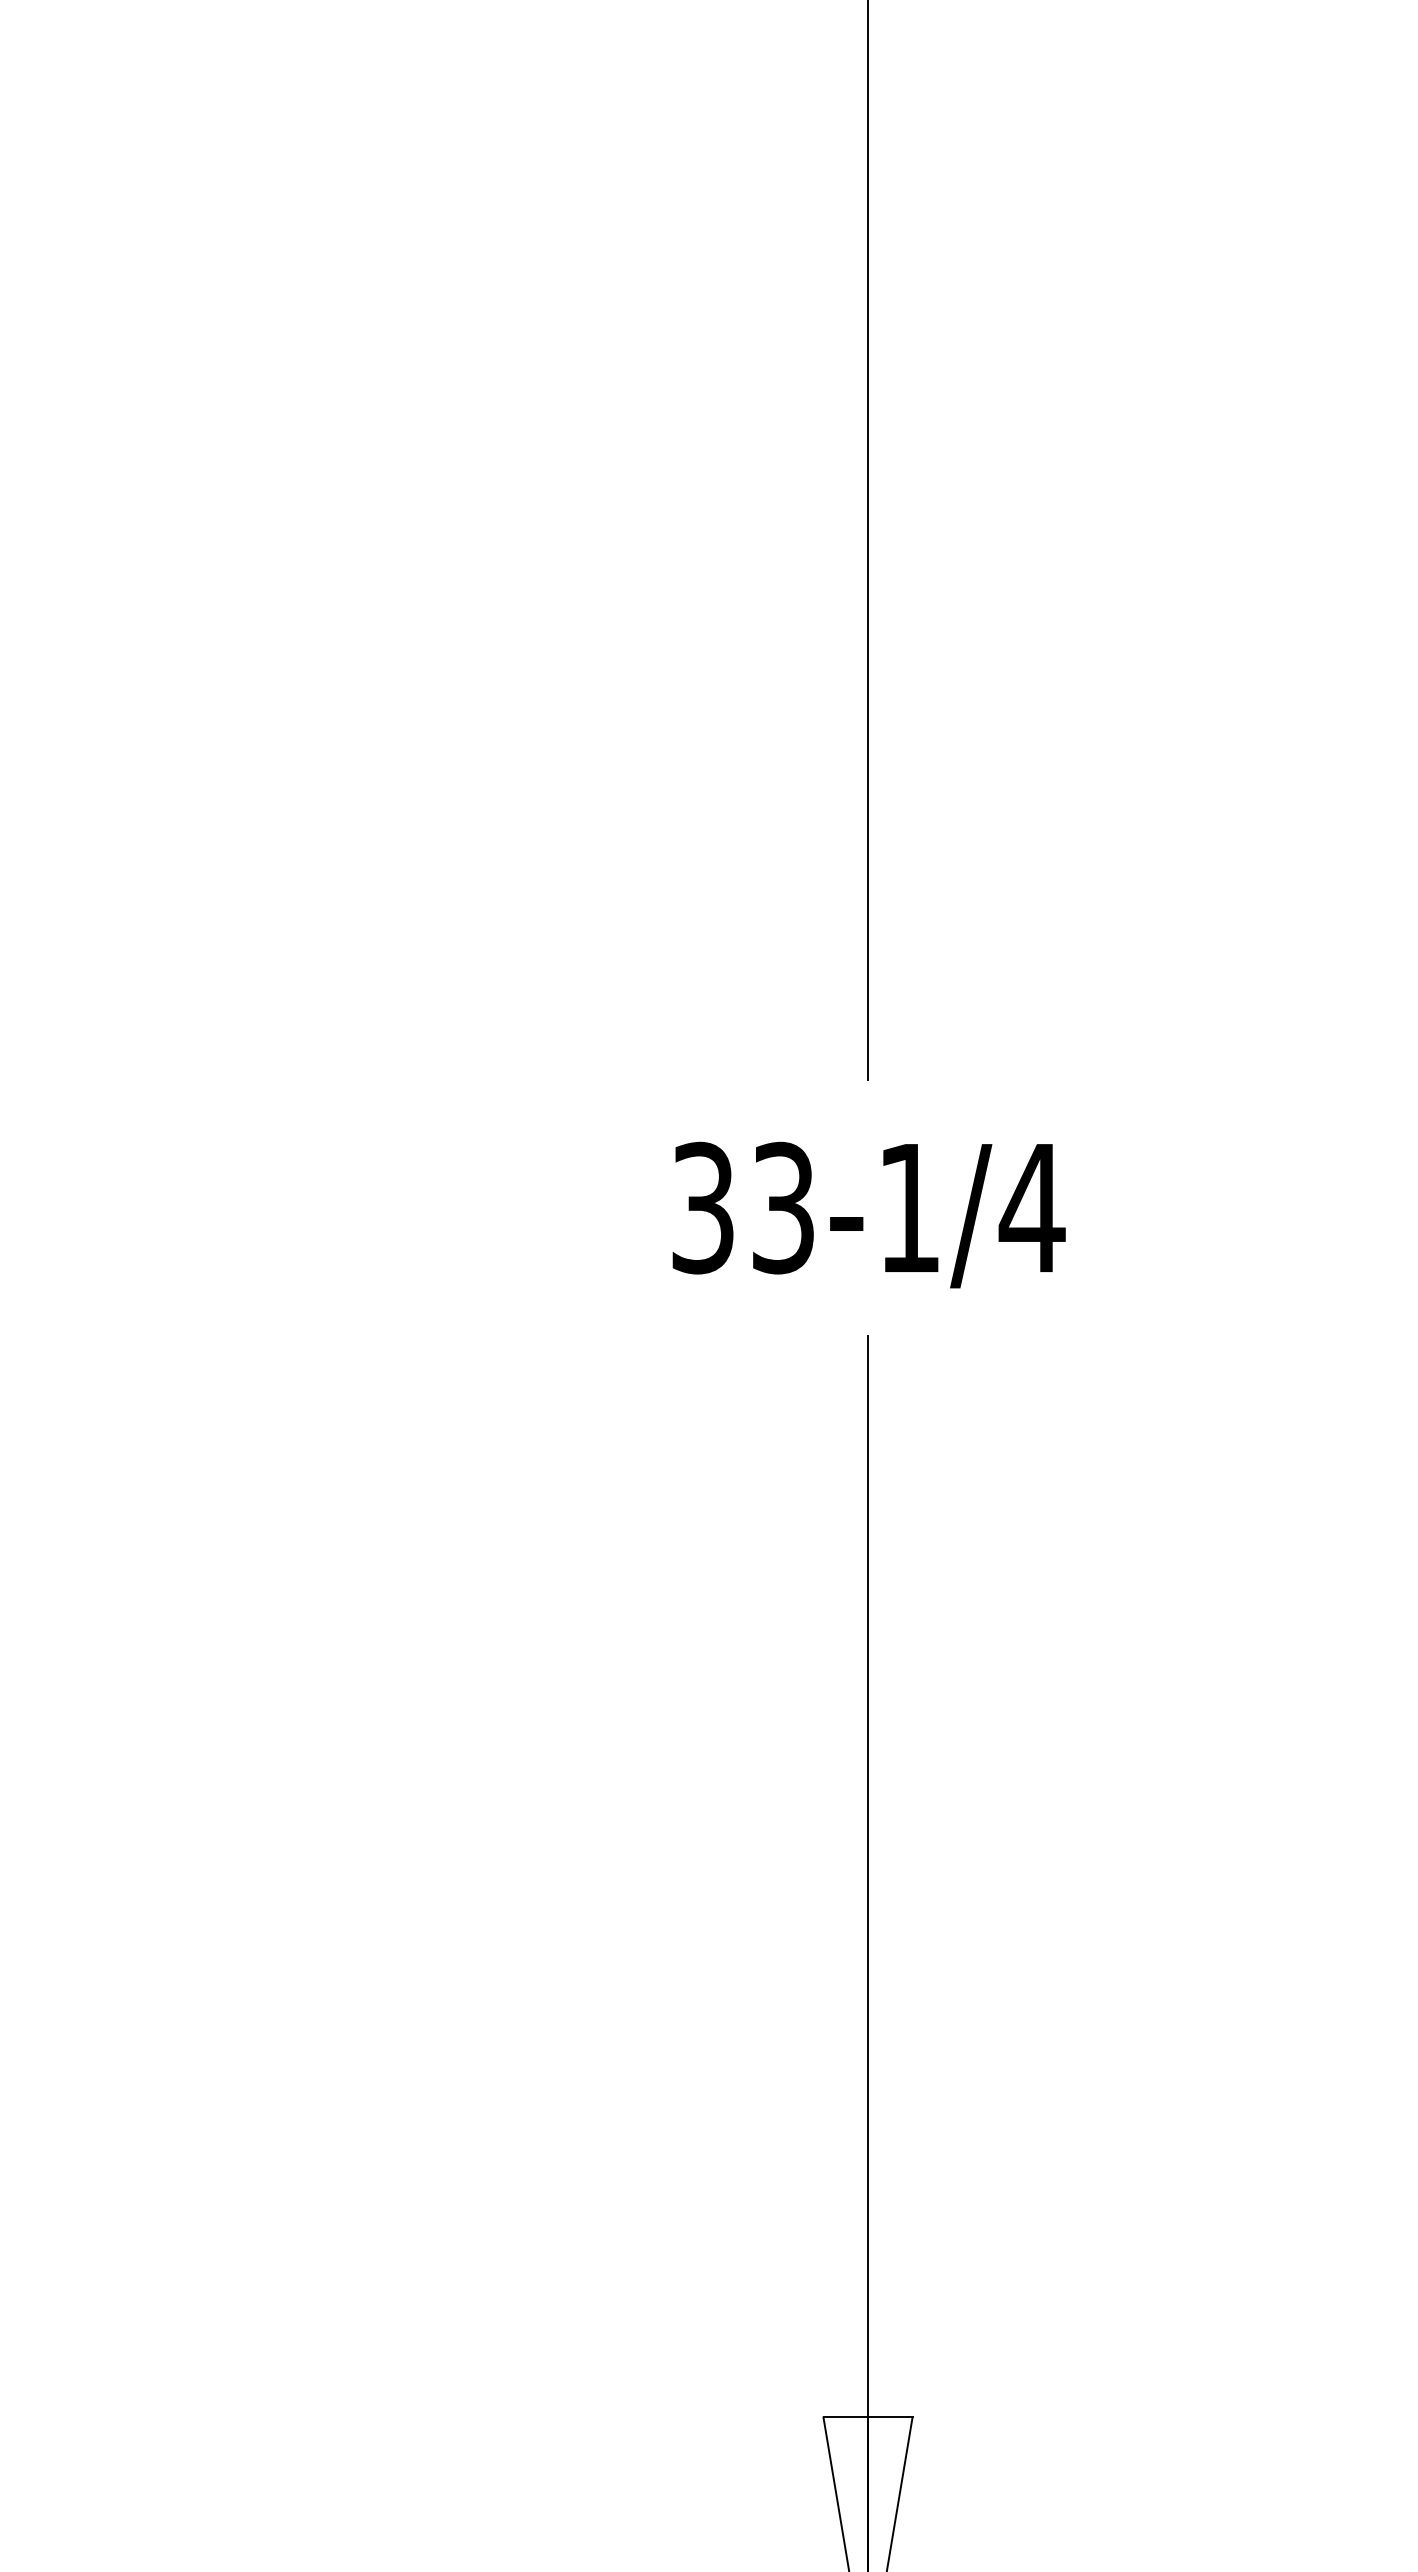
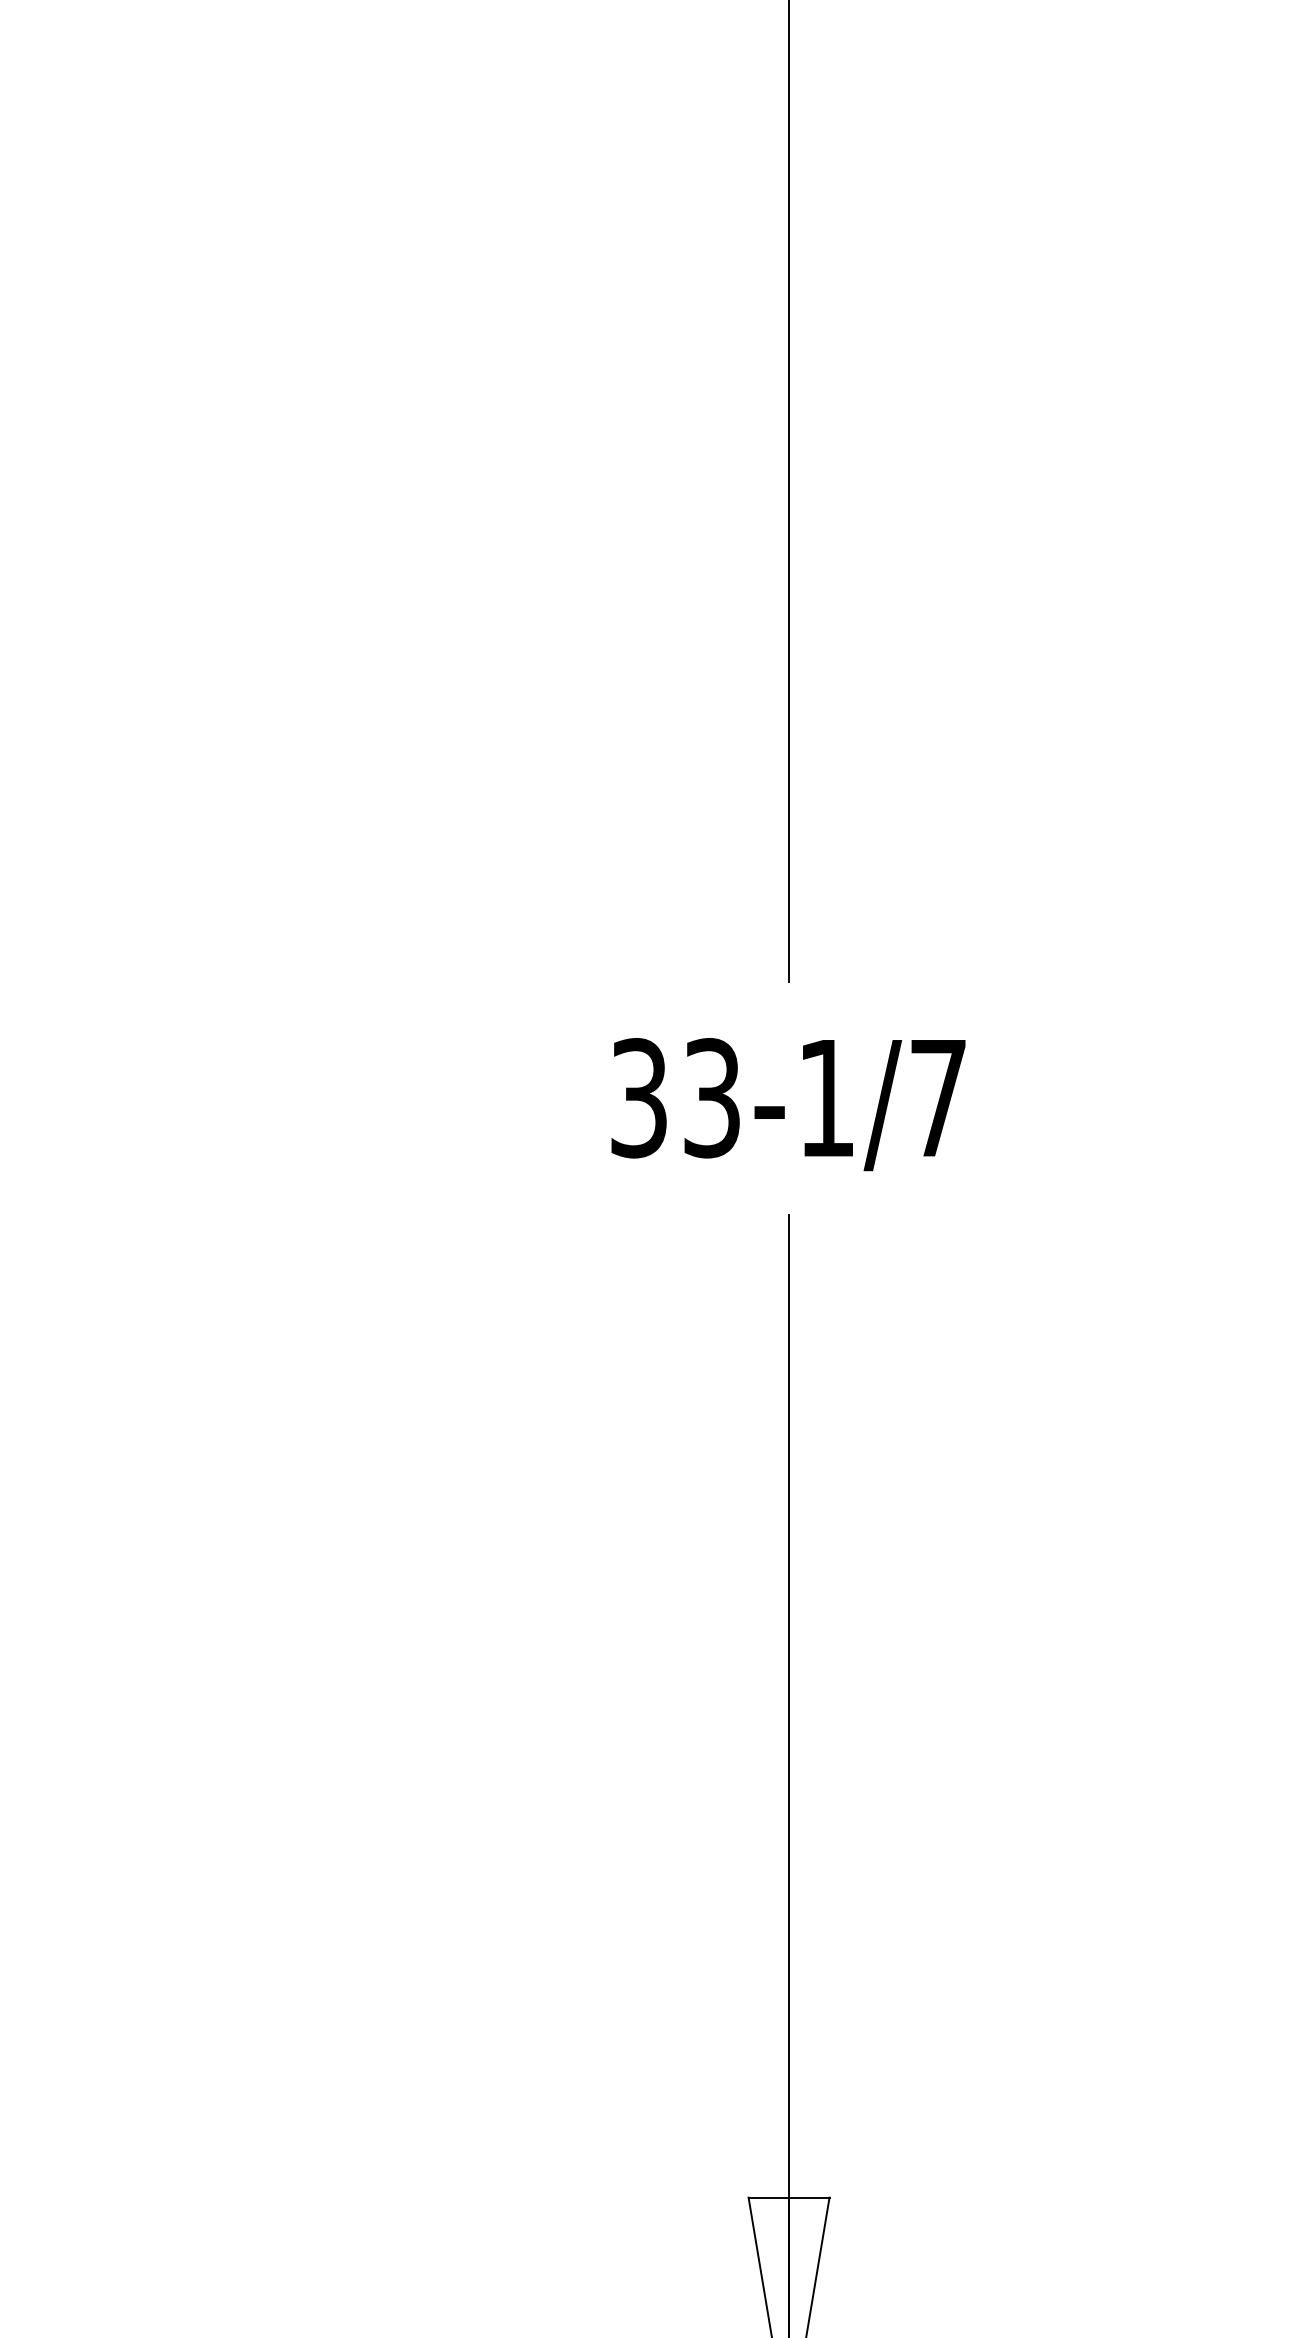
text: (1031, 1208) -> (937, 1098), 33-1/4 -> 33-1/7

